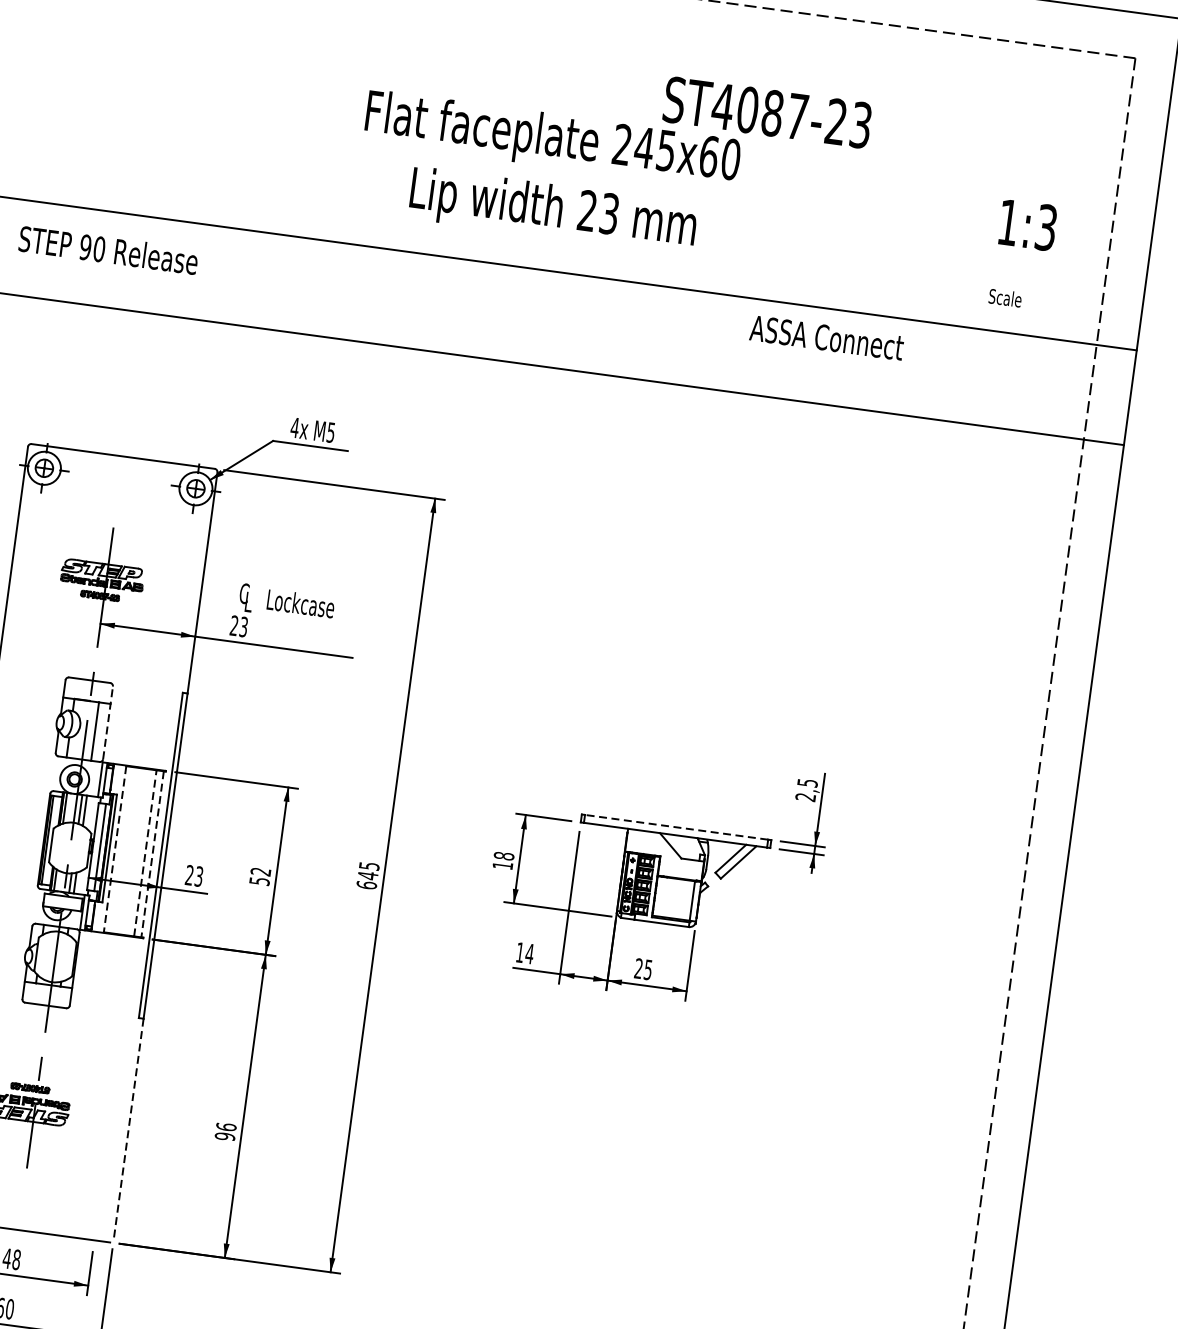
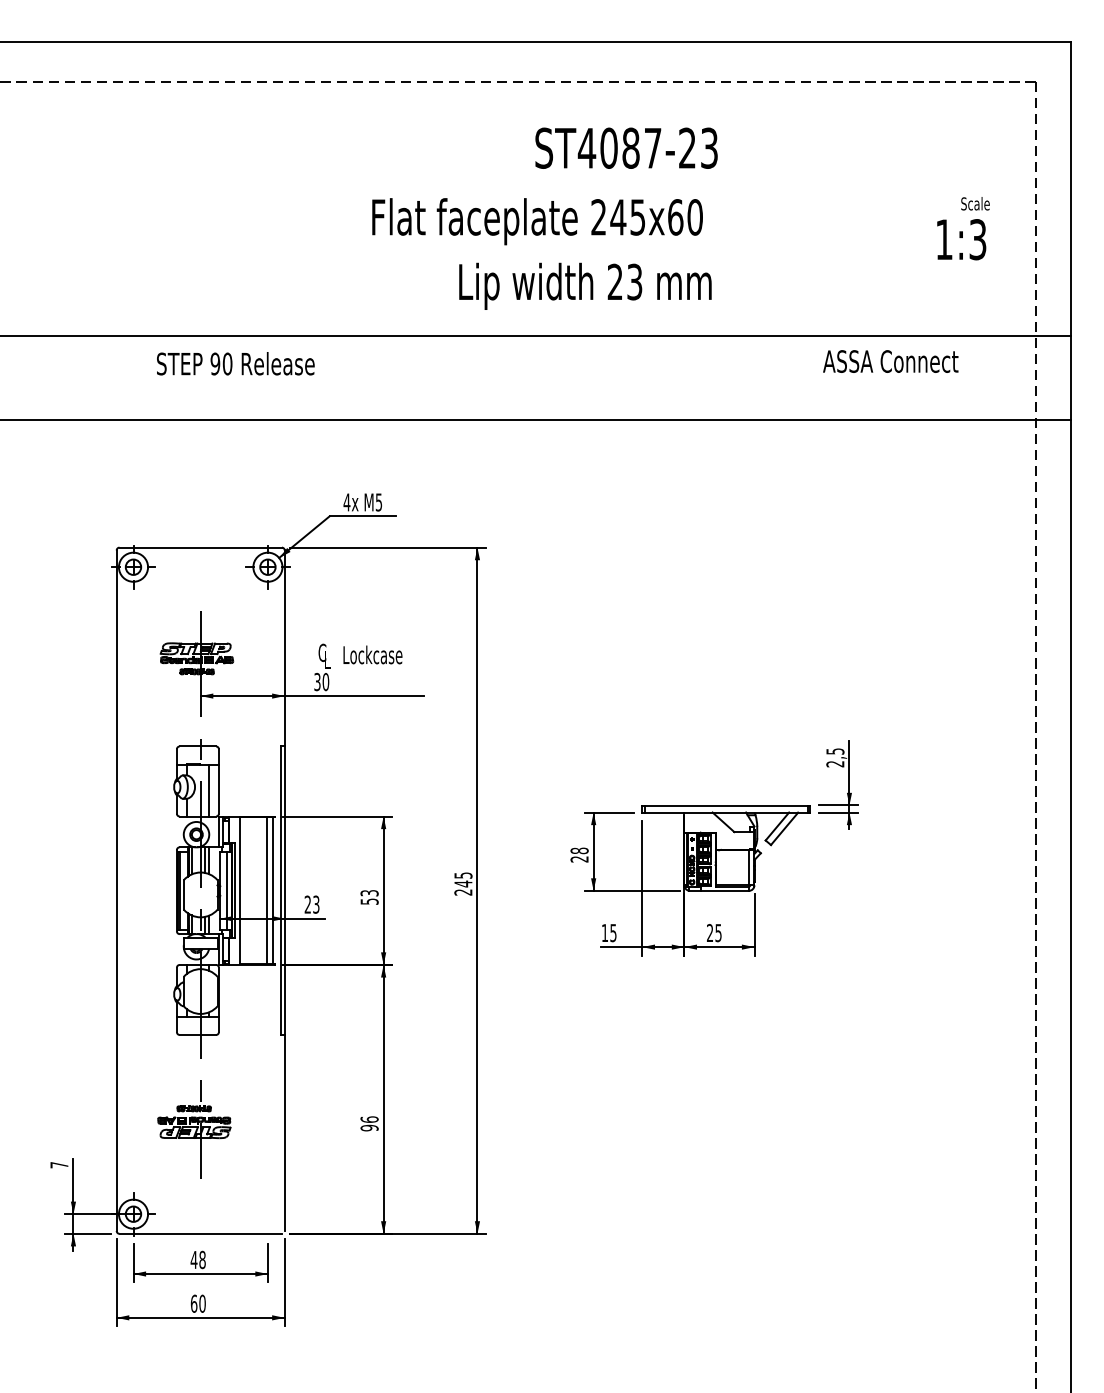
text: (767, 111) -> (626, 147), moved
text: (553, 210) -> (585, 285), moved
text: (108, 249) -> (235, 363), moved
text: (1005, 297) -> (975, 203), moved
text: (826, 337) -> (890, 361), moved
text: (238, 626) -> (321, 682), 23 -> 30
line: (107, 722) -> (218, 781), dashed -> solid
line: (675, 827) -> (725, 805), dashed -> solid
line: (114, 848) -> (239, 890), dashed -> solid
line: (145, 853) -> (266, 890), dashed -> solid
line: (152, 854) -> (273, 890), dashed -> solid
text: (502, 865) -> (579, 859), 18 -> 28
text: (260, 872) -> (369, 893), 52 -> 53
text: (366, 885) -> (463, 892), 645 -> 245
text: (529, 954) -> (613, 933), 14 -> 15
line: (128, 1129) -> (284, 1133), dashed -> solid

